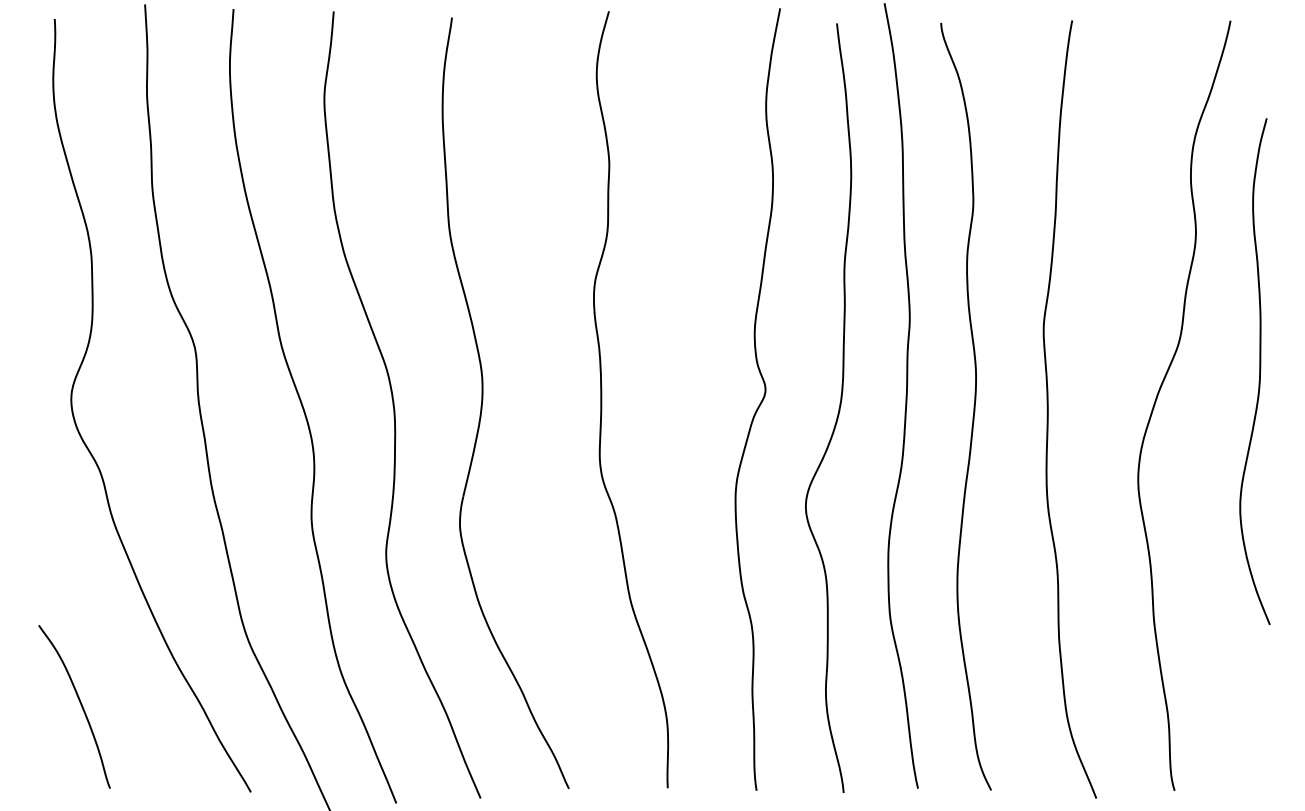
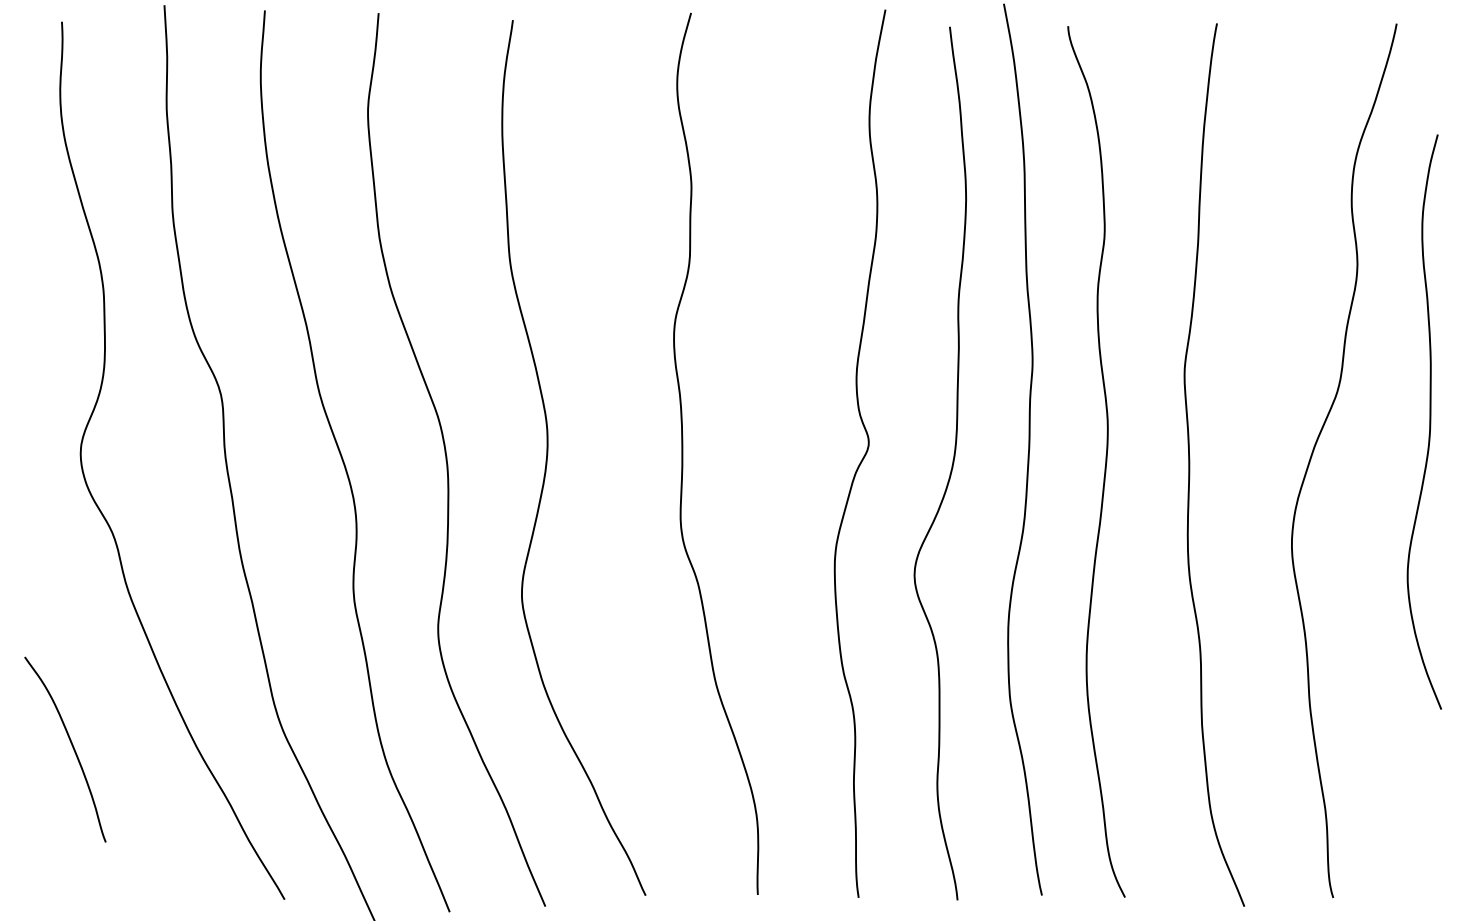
curve: (80, 705) -> (72, 748), moved

